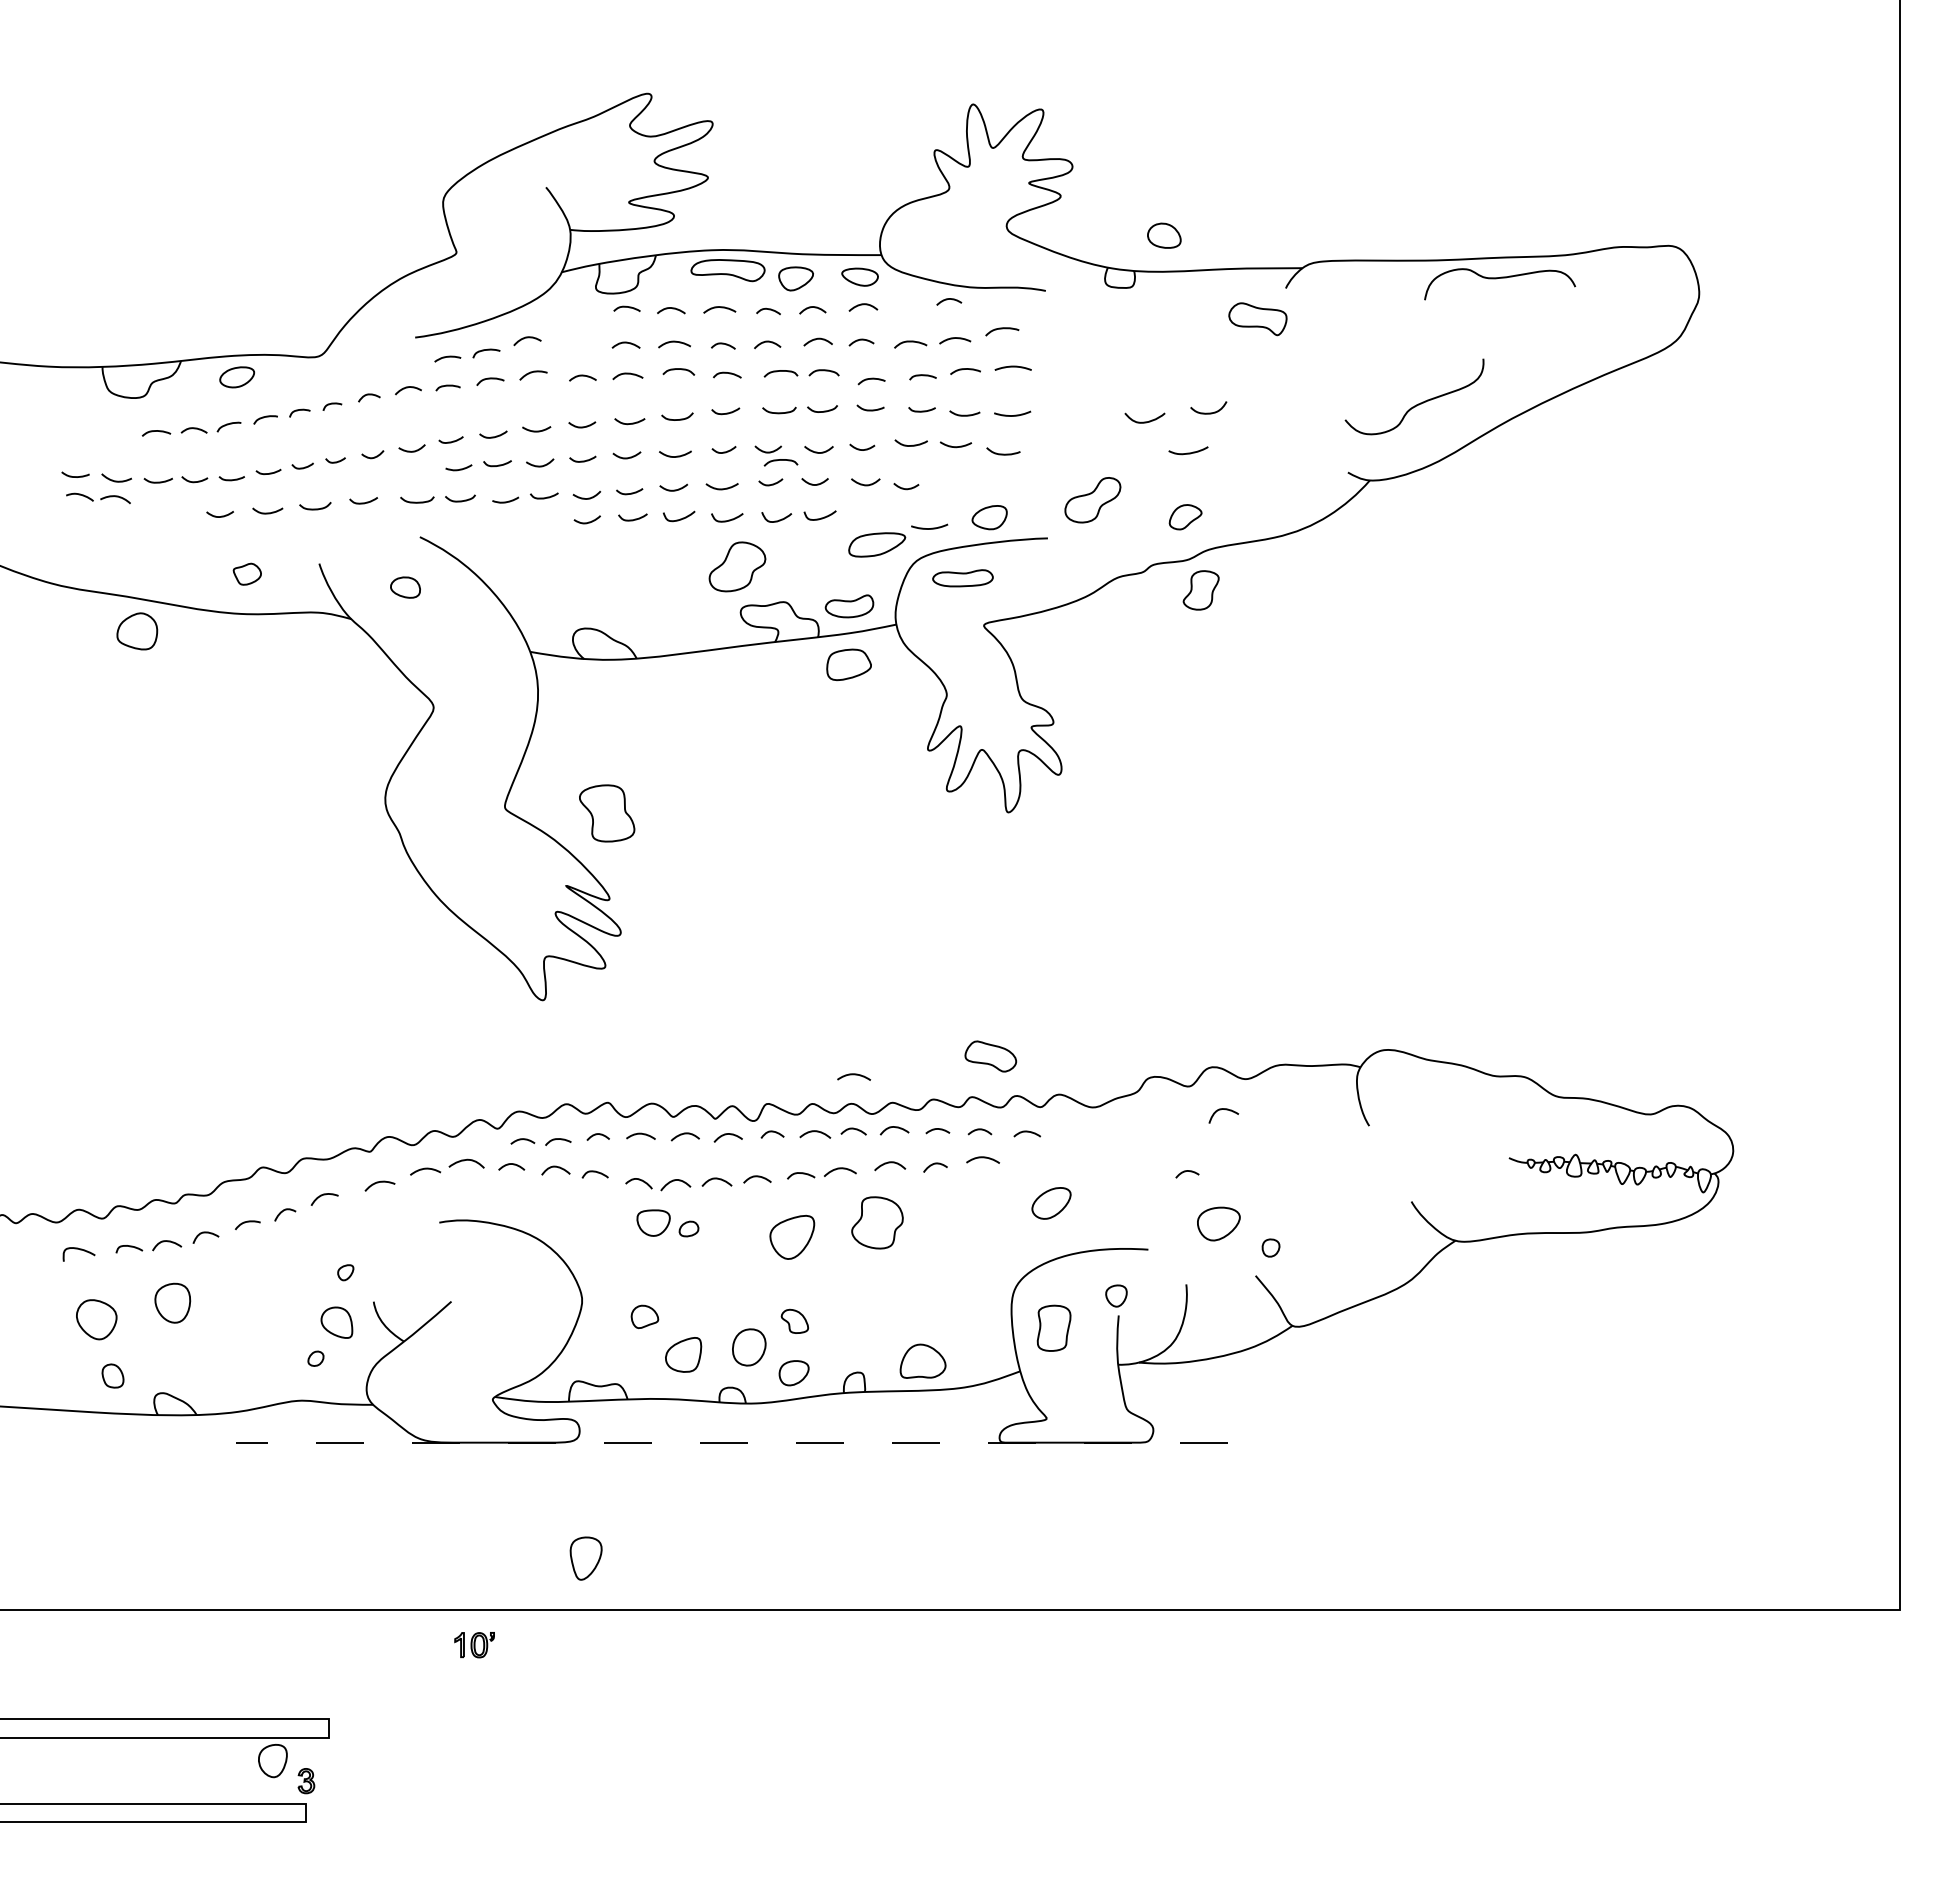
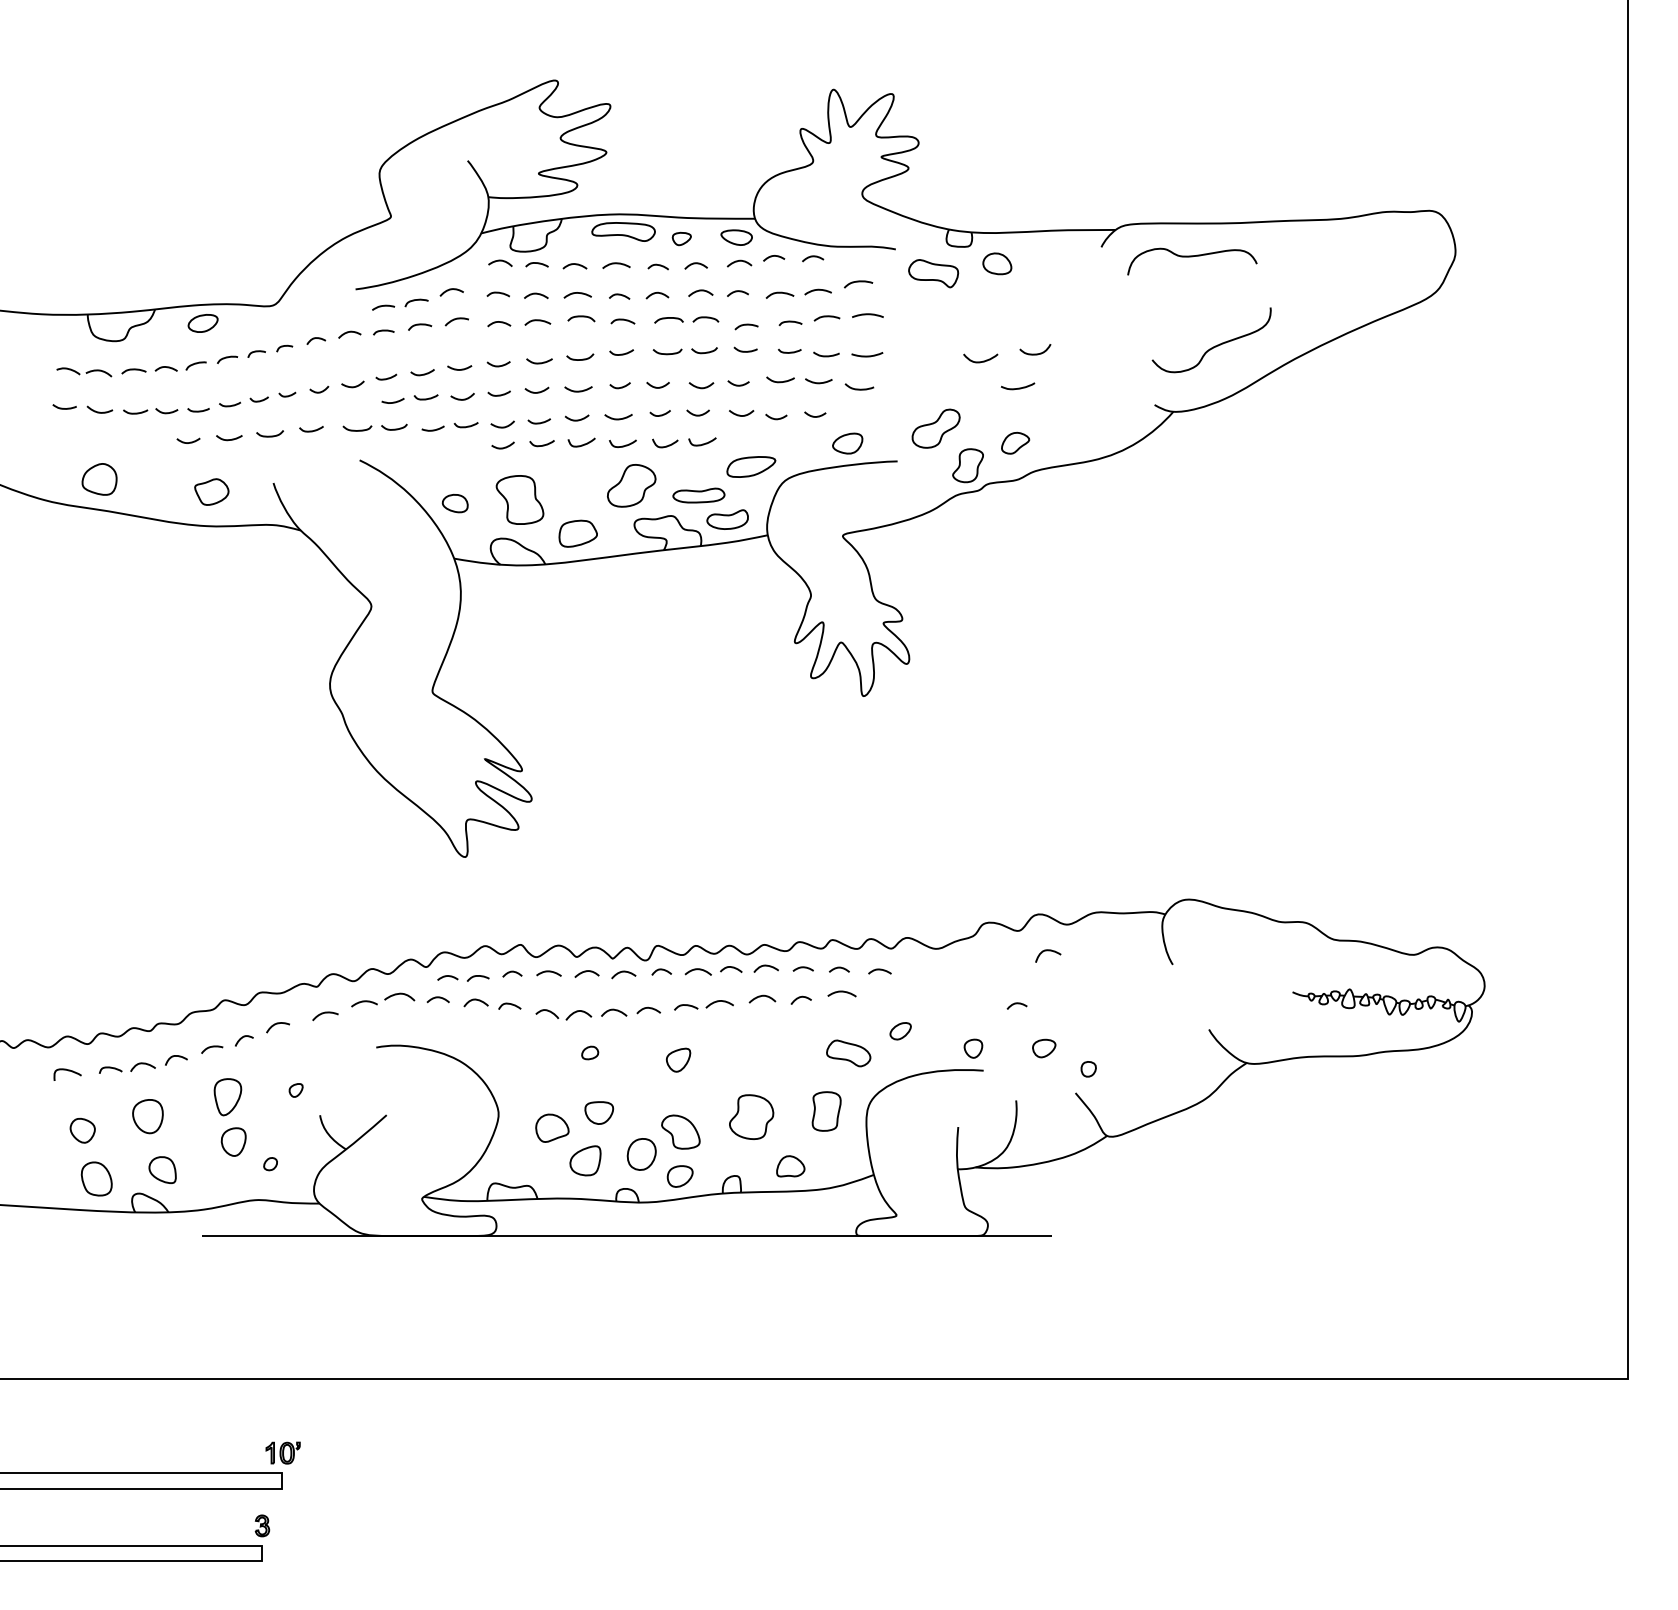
part: (1164, 235) -> (997, 263), moved
part: (795, 278) -> (681, 238), size x0.62
curve: (1496, 279) -> (1189, 257), moved
curve: (903, 299) -> (773, 256), added
curve: (586, 305) -> (502, 261), added
part: (1257, 319) -> (933, 273), moved
curve: (581, 342) -> (498, 293), added
curve: (780, 460) -> (668, 394), removed
curve: (951, 485) -> (815, 416), added
part: (98, 498) -> (84, 372), moved
curve: (929, 528) -> (796, 452), removed
part: (247, 574) -> (211, 492), size x1.43
part: (962, 578) -> (698, 495), moved
part: (405, 587) -> (455, 503), moved
part: (1200, 590) -> (967, 465), moved
part: (137, 631) -> (99, 479), moved
part: (848, 664) -> (577, 533), moved
part: (607, 813) -> (520, 500), moved
part: (990, 1056) -> (848, 1053), moved
curve: (853, 1075) -> (731, 921), removed
part: (1051, 1203) -> (900, 1031), size x0.62
part: (653, 1222) -> (599, 1112), moved
part: (877, 1222) -> (751, 1116), moved
part: (1219, 1223) -> (1044, 1048), size x0.62
part: (791, 1237) -> (677, 1060), size x0.62
part: (1116, 1295) -> (973, 1048), moved
part: (644, 1316) -> (552, 1127), size x1.43
part: (96, 1319) -> (82, 1130), size x0.71
part: (794, 1321) -> (680, 1132), size x1.67
part: (336, 1322) -> (162, 1169), moved
part: (1053, 1327) -> (826, 1110), moved
part: (923, 1361) -> (791, 1166), size x0.71
part: (112, 1375) -> (96, 1178), size x1.67
line: (732, 1442) -> (627, 1235), dashed -> solid
part: (585, 1558) -> (227, 1097), moved
part: (474, 1645) -> (283, 1453), moved
part: (272, 1761) -> (233, 1142), moved

